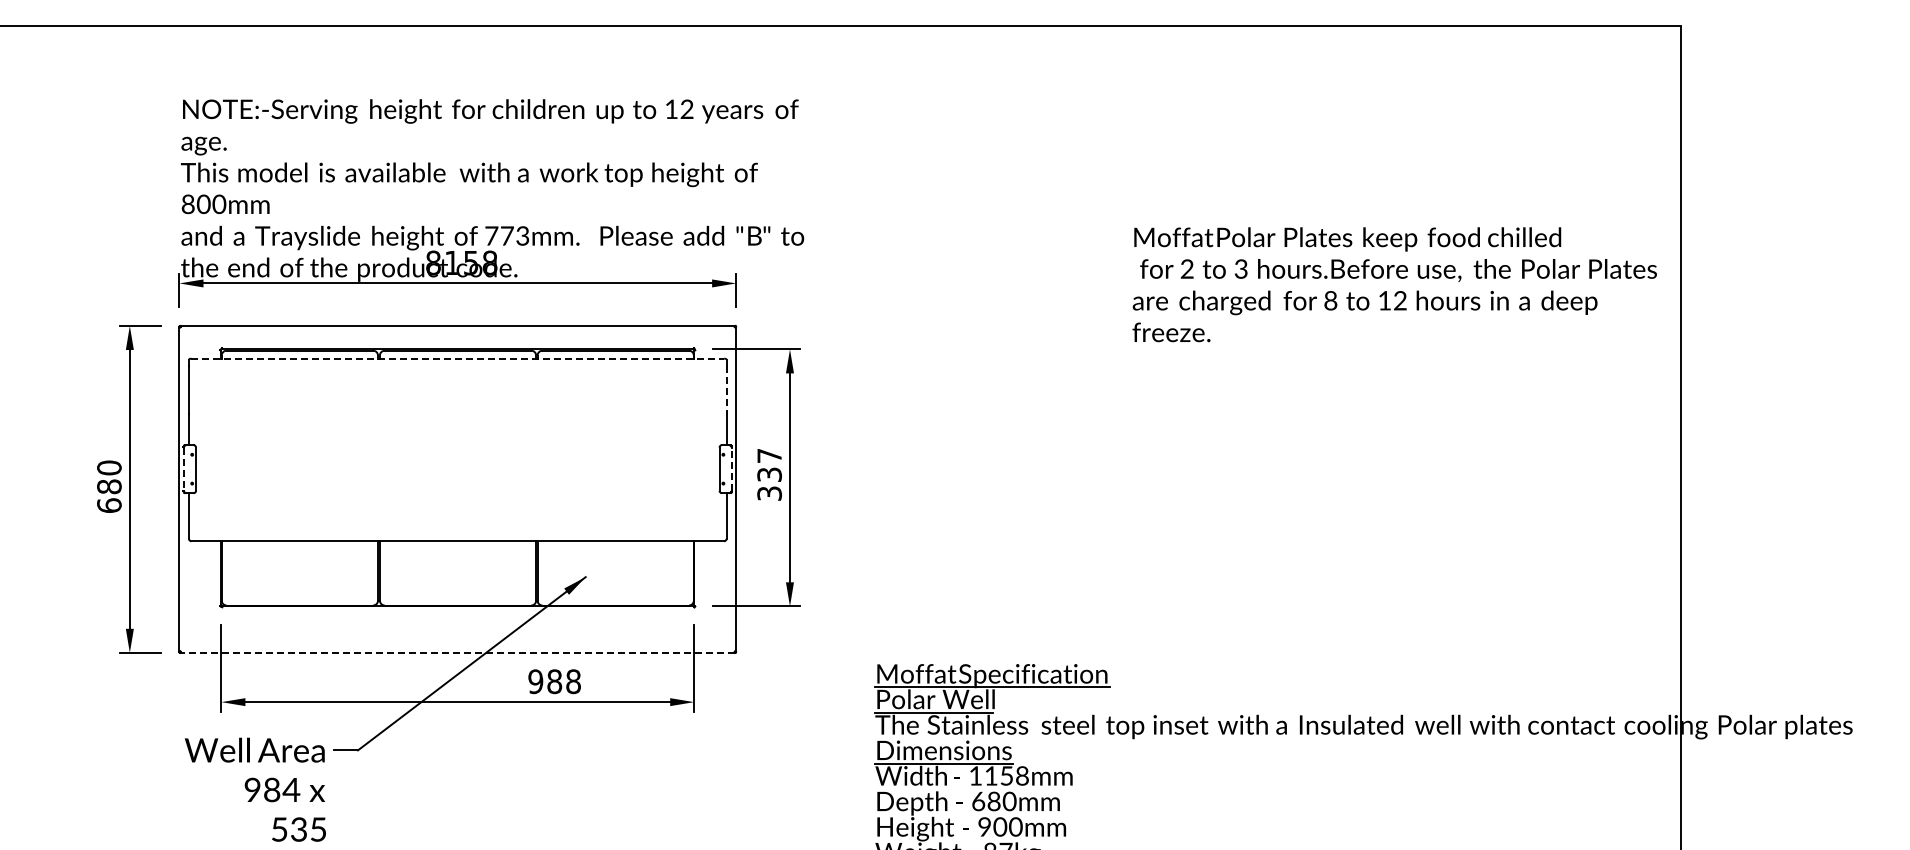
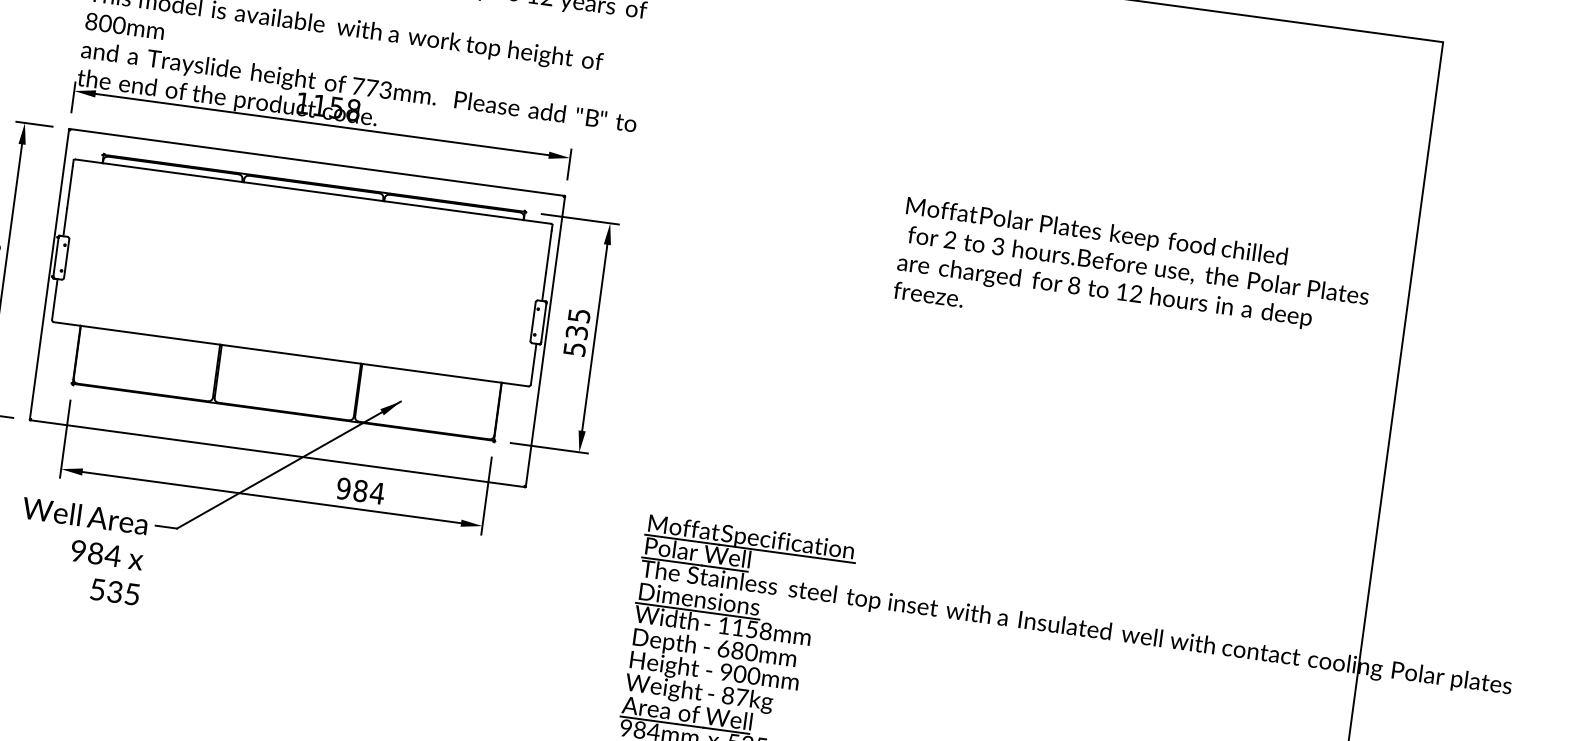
text: (433, 262) -> (303, 102), 8158 -> 1158
text: (1394, 284) -> (1133, 278), moved
line: (458, 358) -> (313, 191), dashed -> solid
line: (726, 390) -> (548, 252), dashed -> solid
line: (184, 469) -> (56, 257), dashed -> solid
line: (731, 469) -> (543, 323), dashed -> solid
text: (769, 474) -> (576, 332), 337 -> 535
line: (457, 652) -> (277, 453), dashed -> solid
text: (573, 681) -> (377, 493), 988 -> 984

